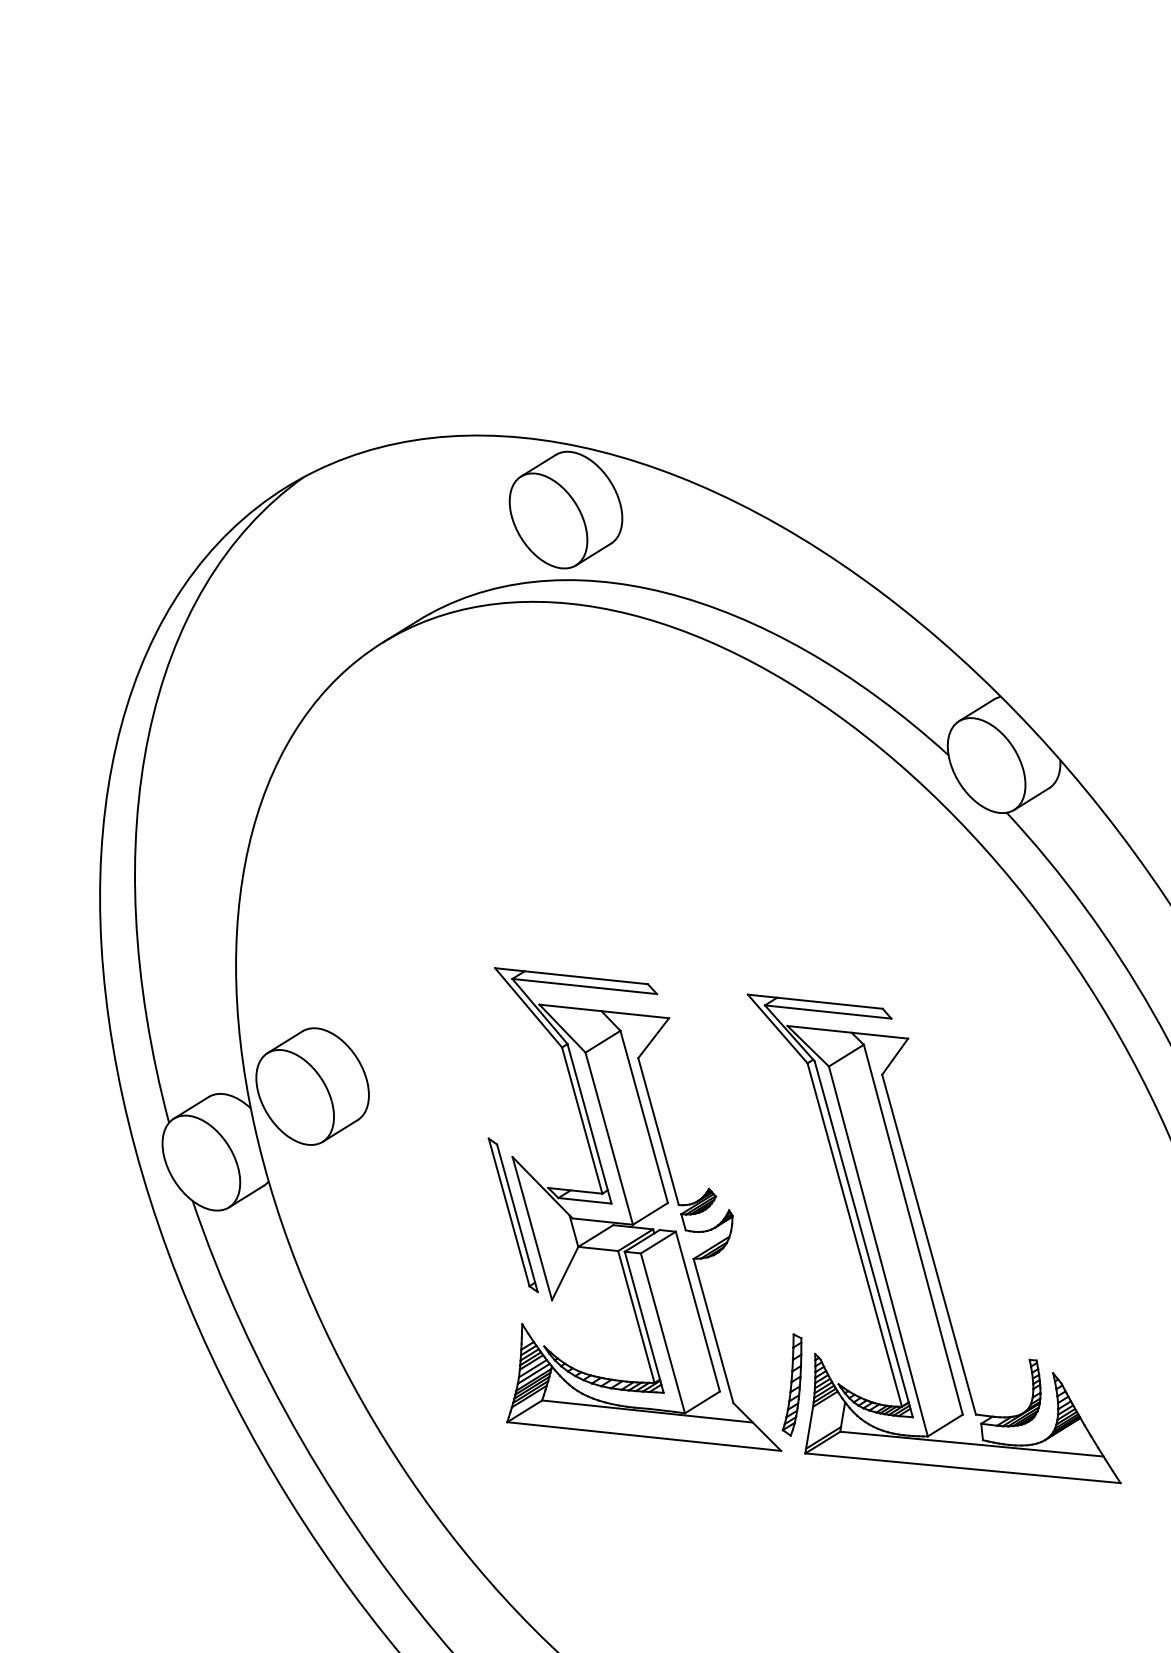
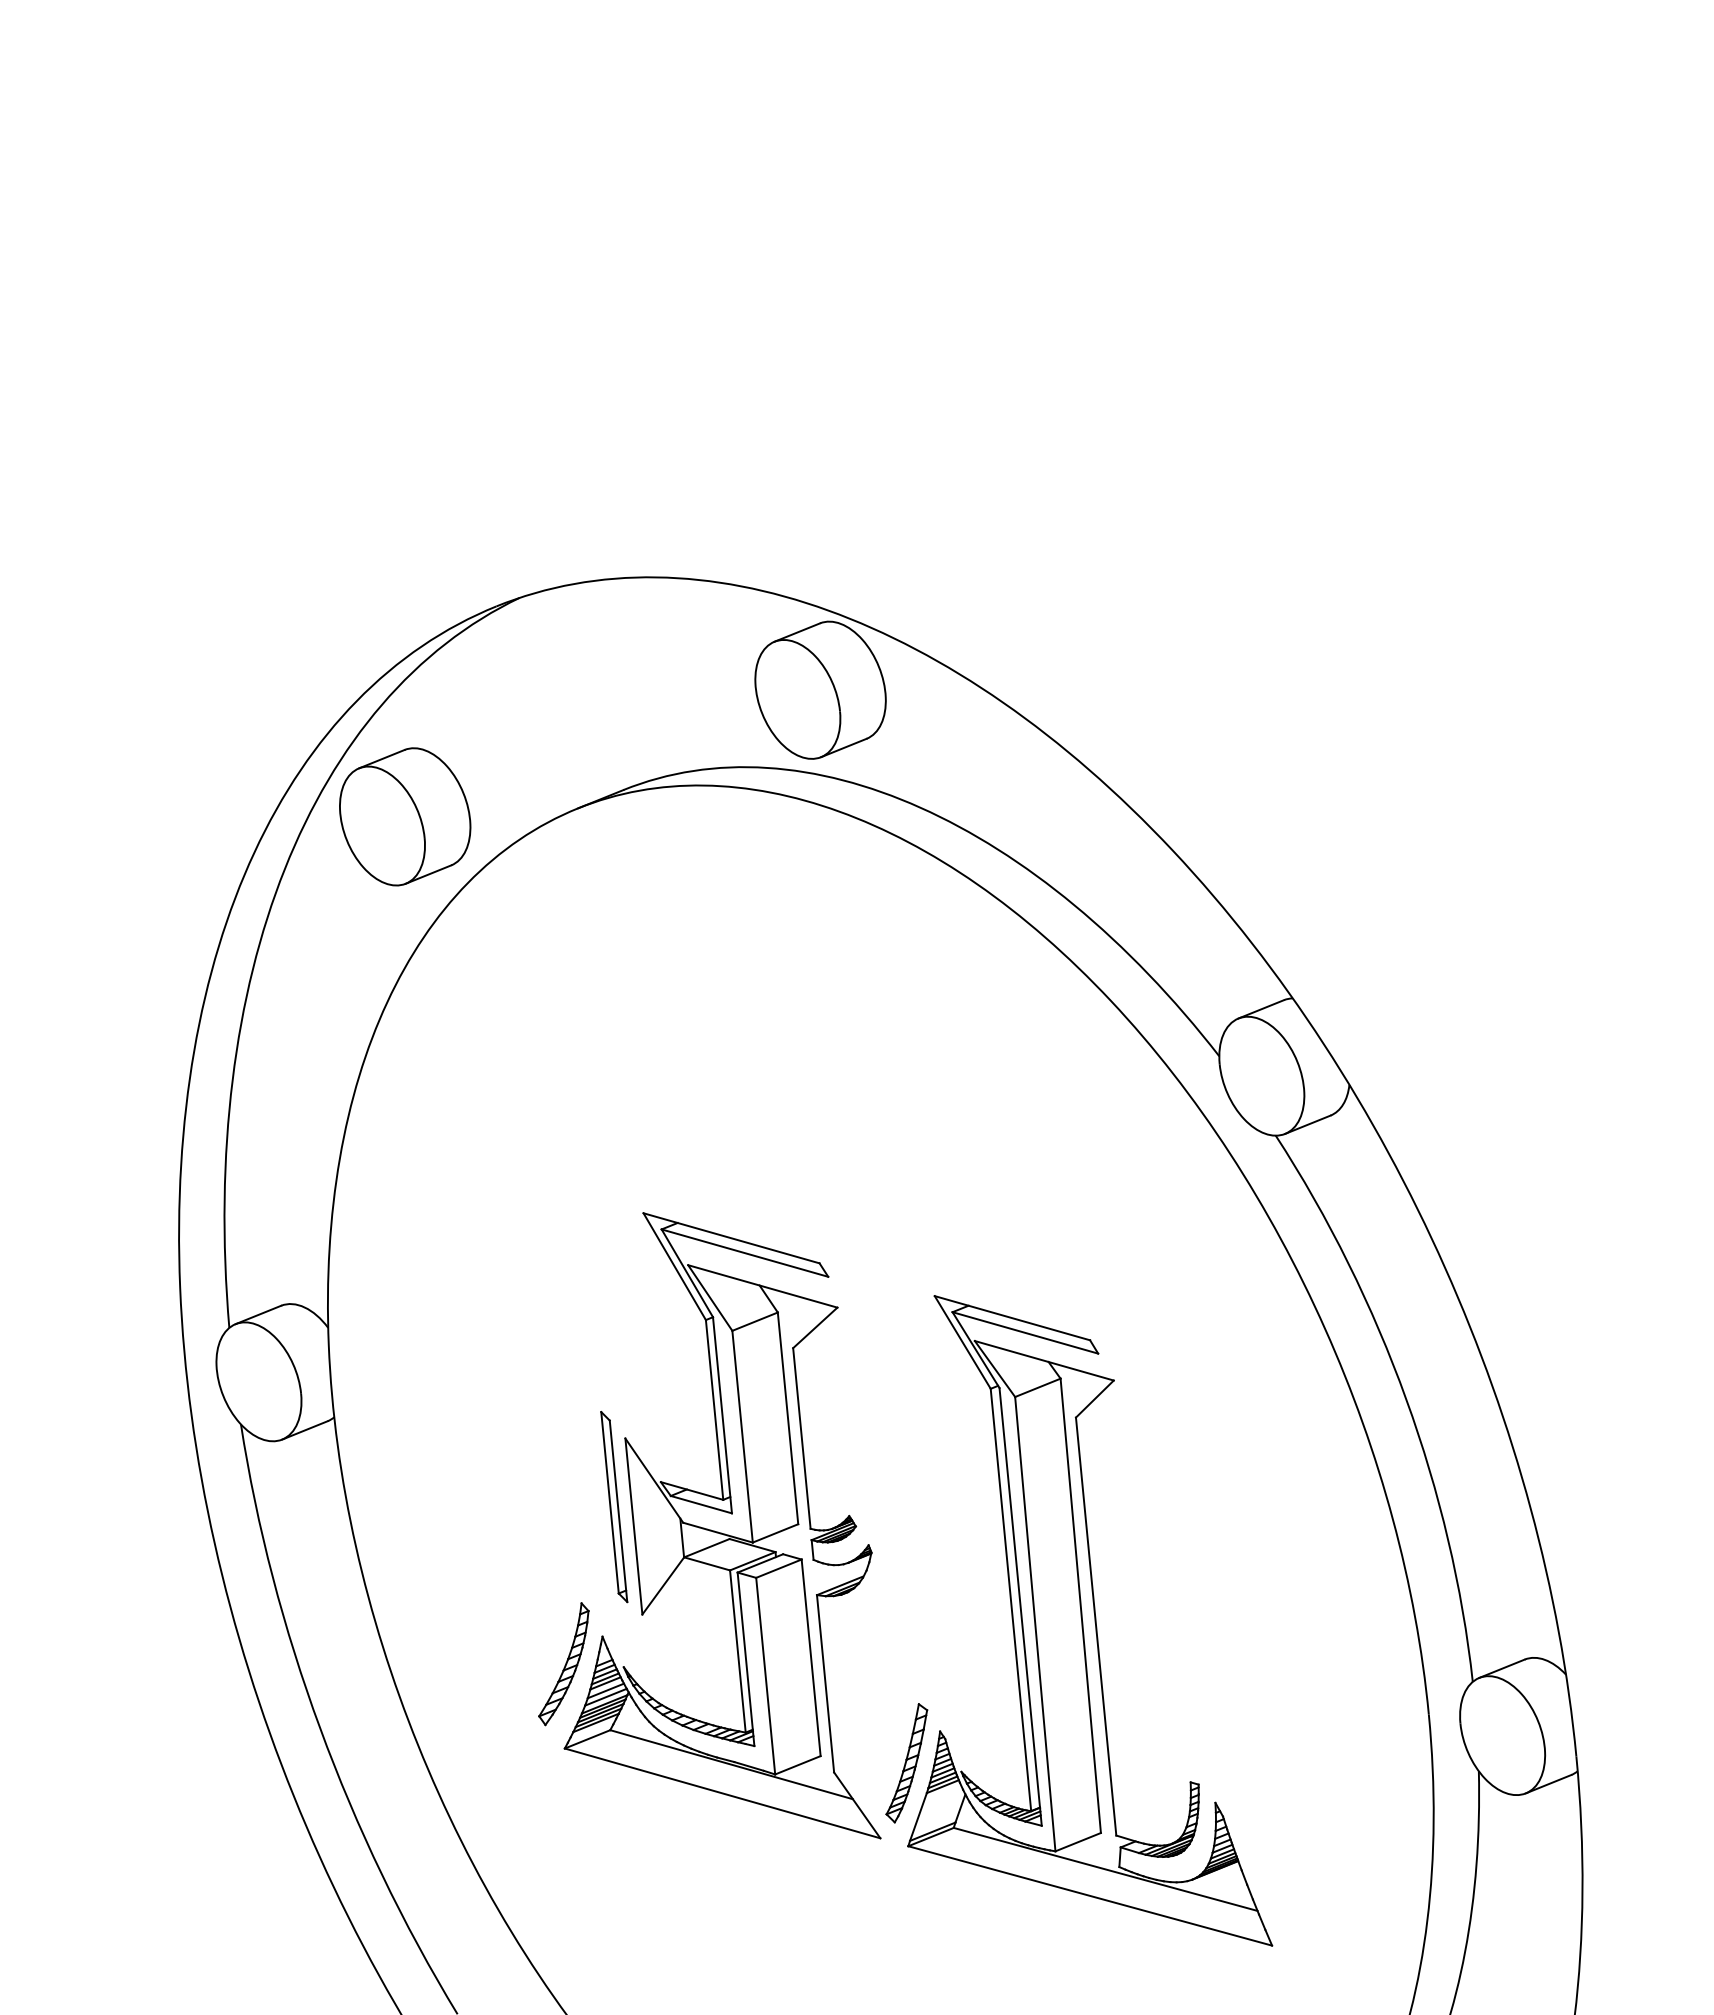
part: (312, 1086) -> (405, 816), moved
part: (494, 1352) -> (563, 1664), added

